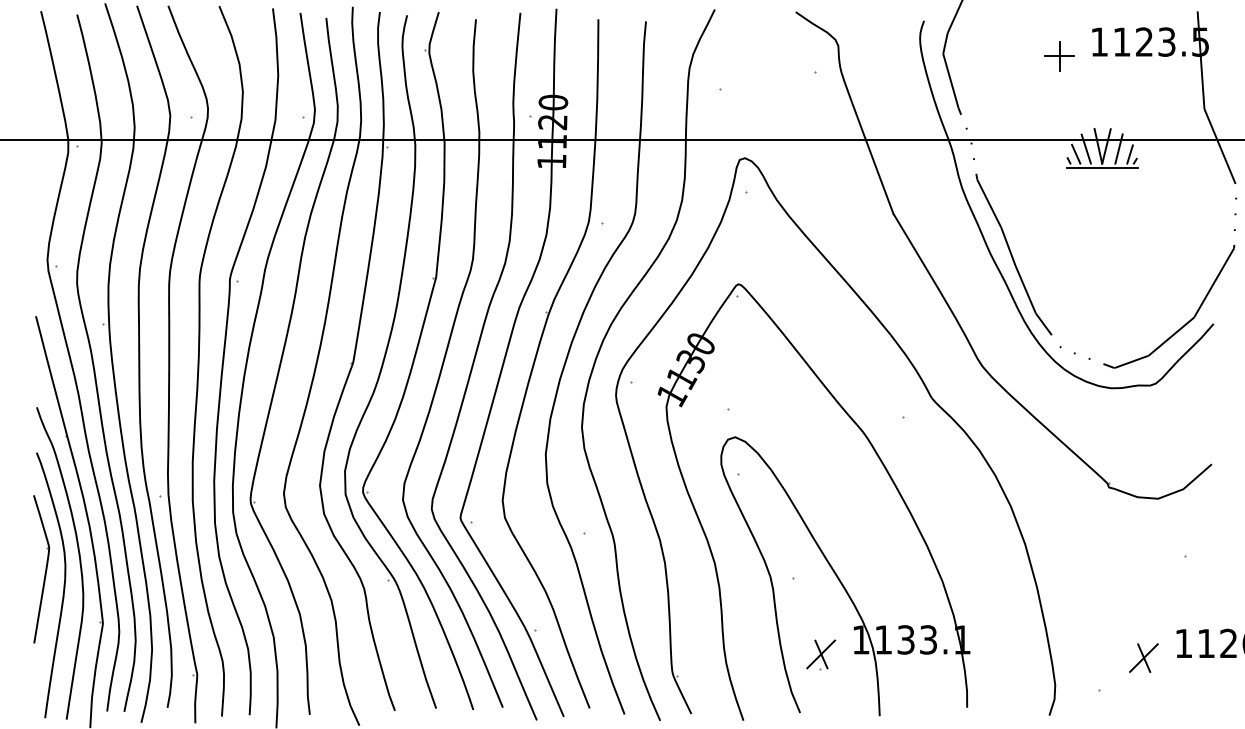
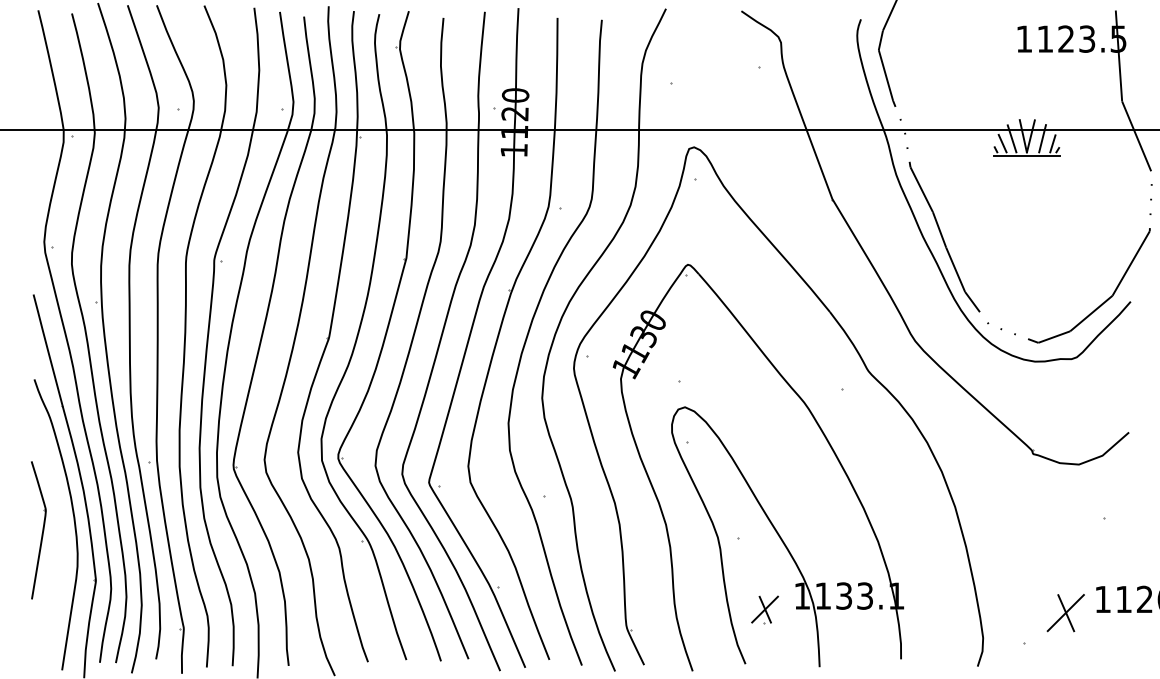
part: (1059, 56) -> (987, 52), removed
curve: (63, 584) -> (59, 544), removed
part: (1143, 657) -> (1065, 612), size x1.4

